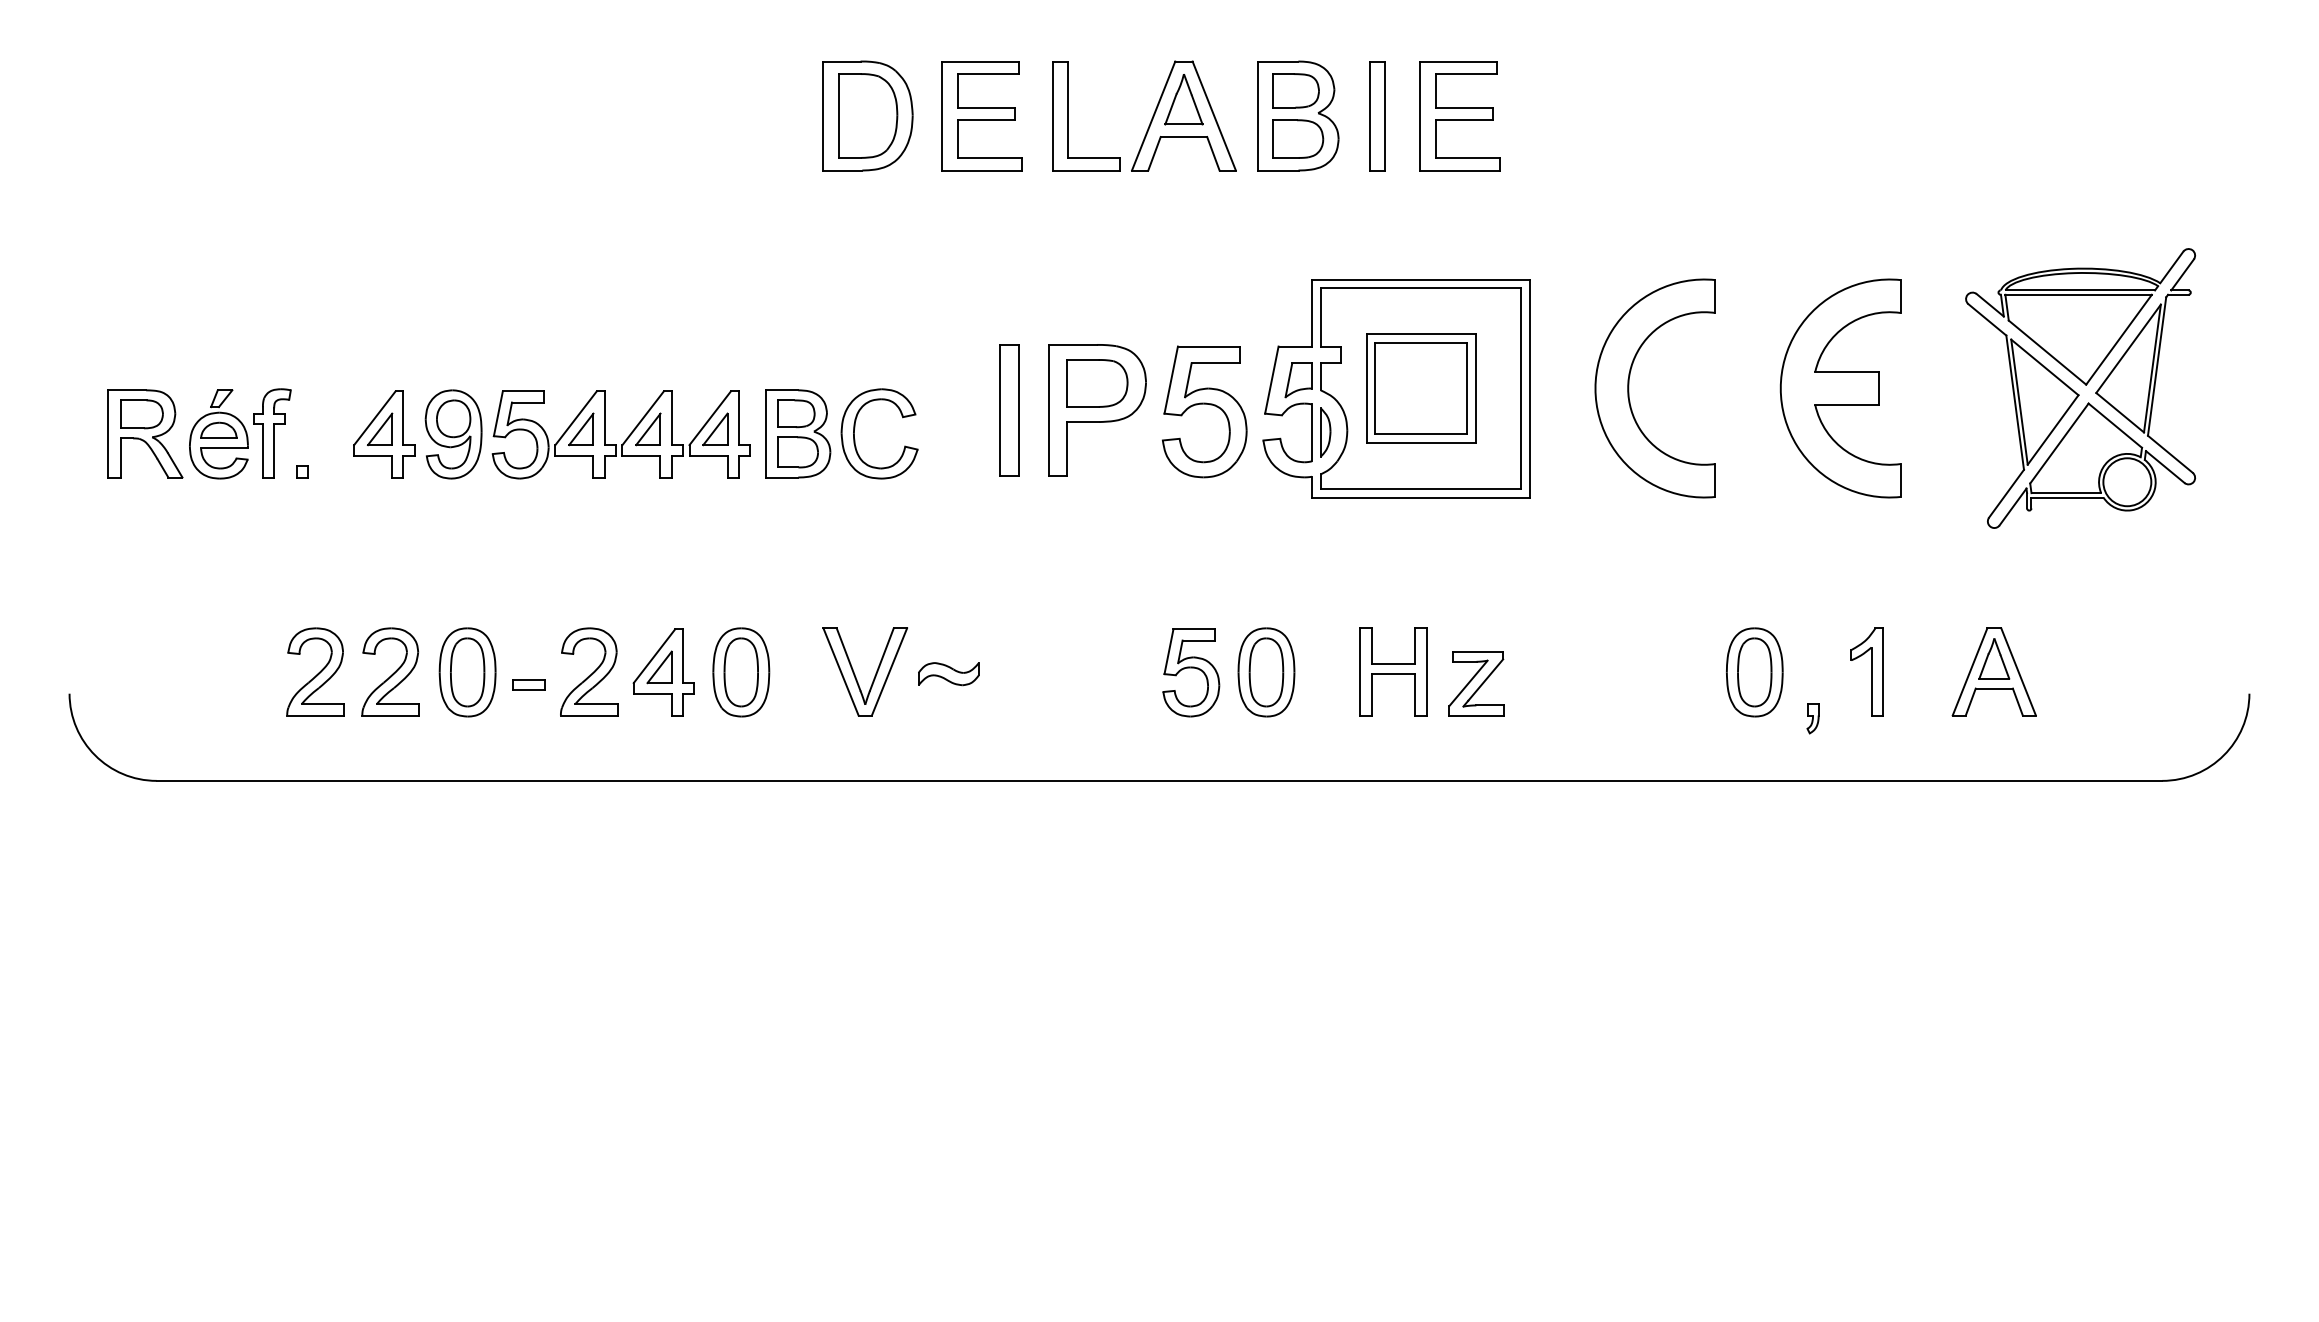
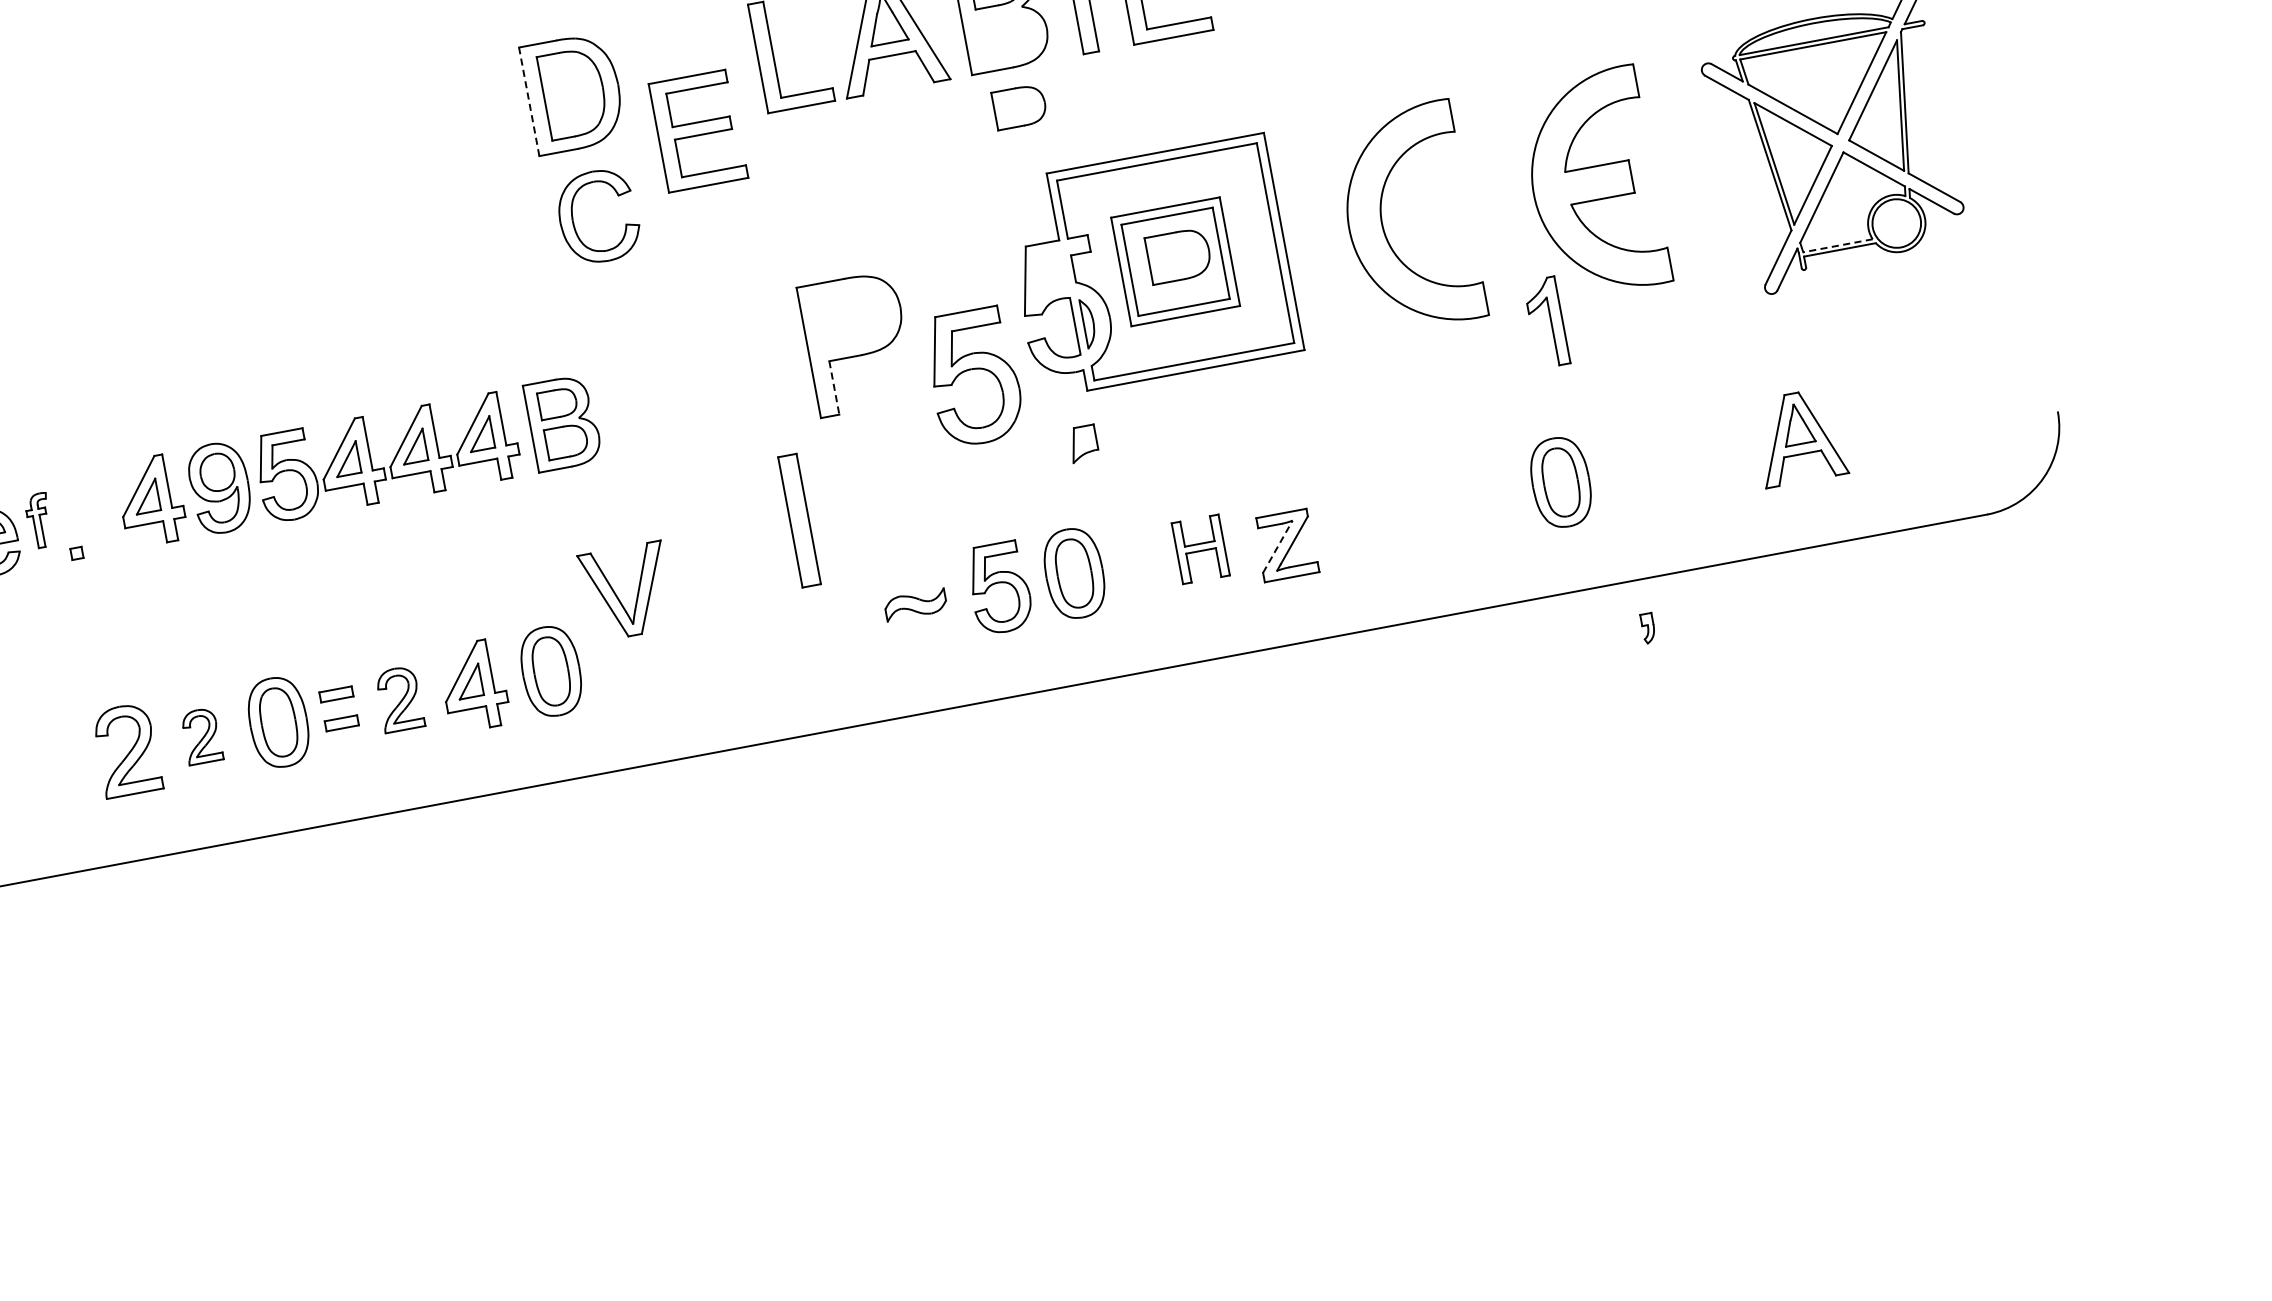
line: (823, 115) -> (529, 101), solid -> dashed
part: (981, 116) -> (697, 131), moved
part: (1298, 138) -> (1020, 106), moved
part: (1298, 380) -> (1083, 444), moved
part: (1097, 383) -> (1179, 256), moved
part: (1204, 404) -> (972, 369), moved
part: (1009, 410) -> (799, 520), moved
part: (855, 428) -> (573, 215), moved
part: (272, 433) -> (39, 520), size x0.6
line: (1067, 448) -> (834, 387), solid -> dashed
line: (2066, 493) -> (1838, 246), solid -> dashed
part: (528, 655) -> (336, 694), added
part: (390, 671) -> (201, 735), size x0.6
part: (589, 671) -> (399, 698), size x0.7
part: (1393, 671) -> (1200, 548), size x0.7
part: (1866, 671) -> (1546, 322), moved
part: (855, 674) -> (617, 596), moved
part: (948, 674) -> (915, 605), moved
line: (1468, 683) -> (1277, 546), solid -> dashed
part: (1812, 718) -> (1647, 628), moved

